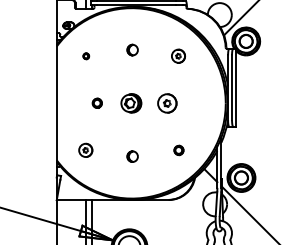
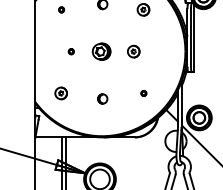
part: (167, 102) -> (133, 50), size x0.71
part: (96, 103) -> (70, 51), size x0.62
part: (178, 150) -> (143, 93), size x0.62

